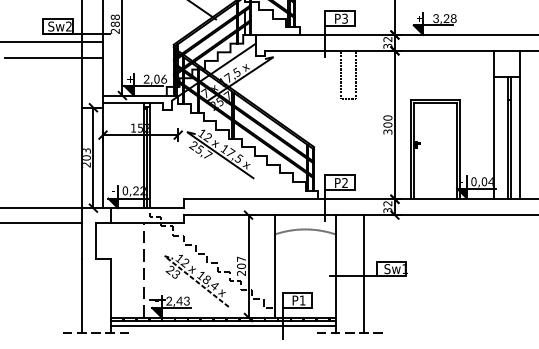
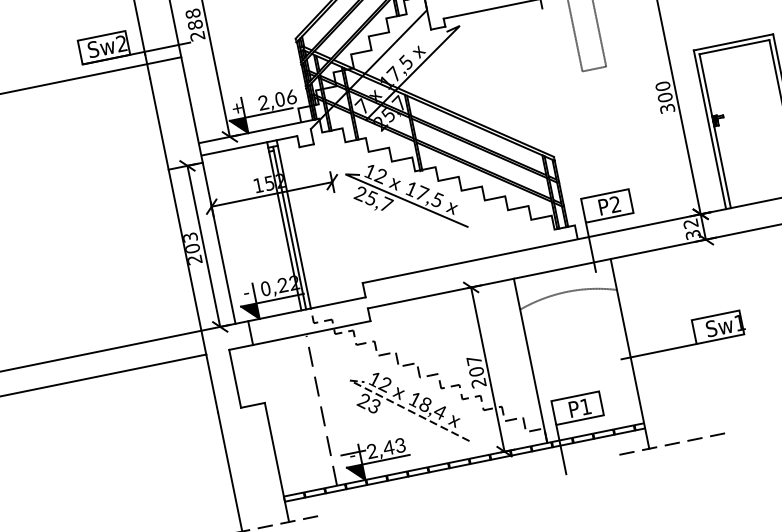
line: (53, 58) -> (107, 99), removed
line: (363, 274) -> (674, 345), removed
line: (222, 325) -> (465, 472), removed

